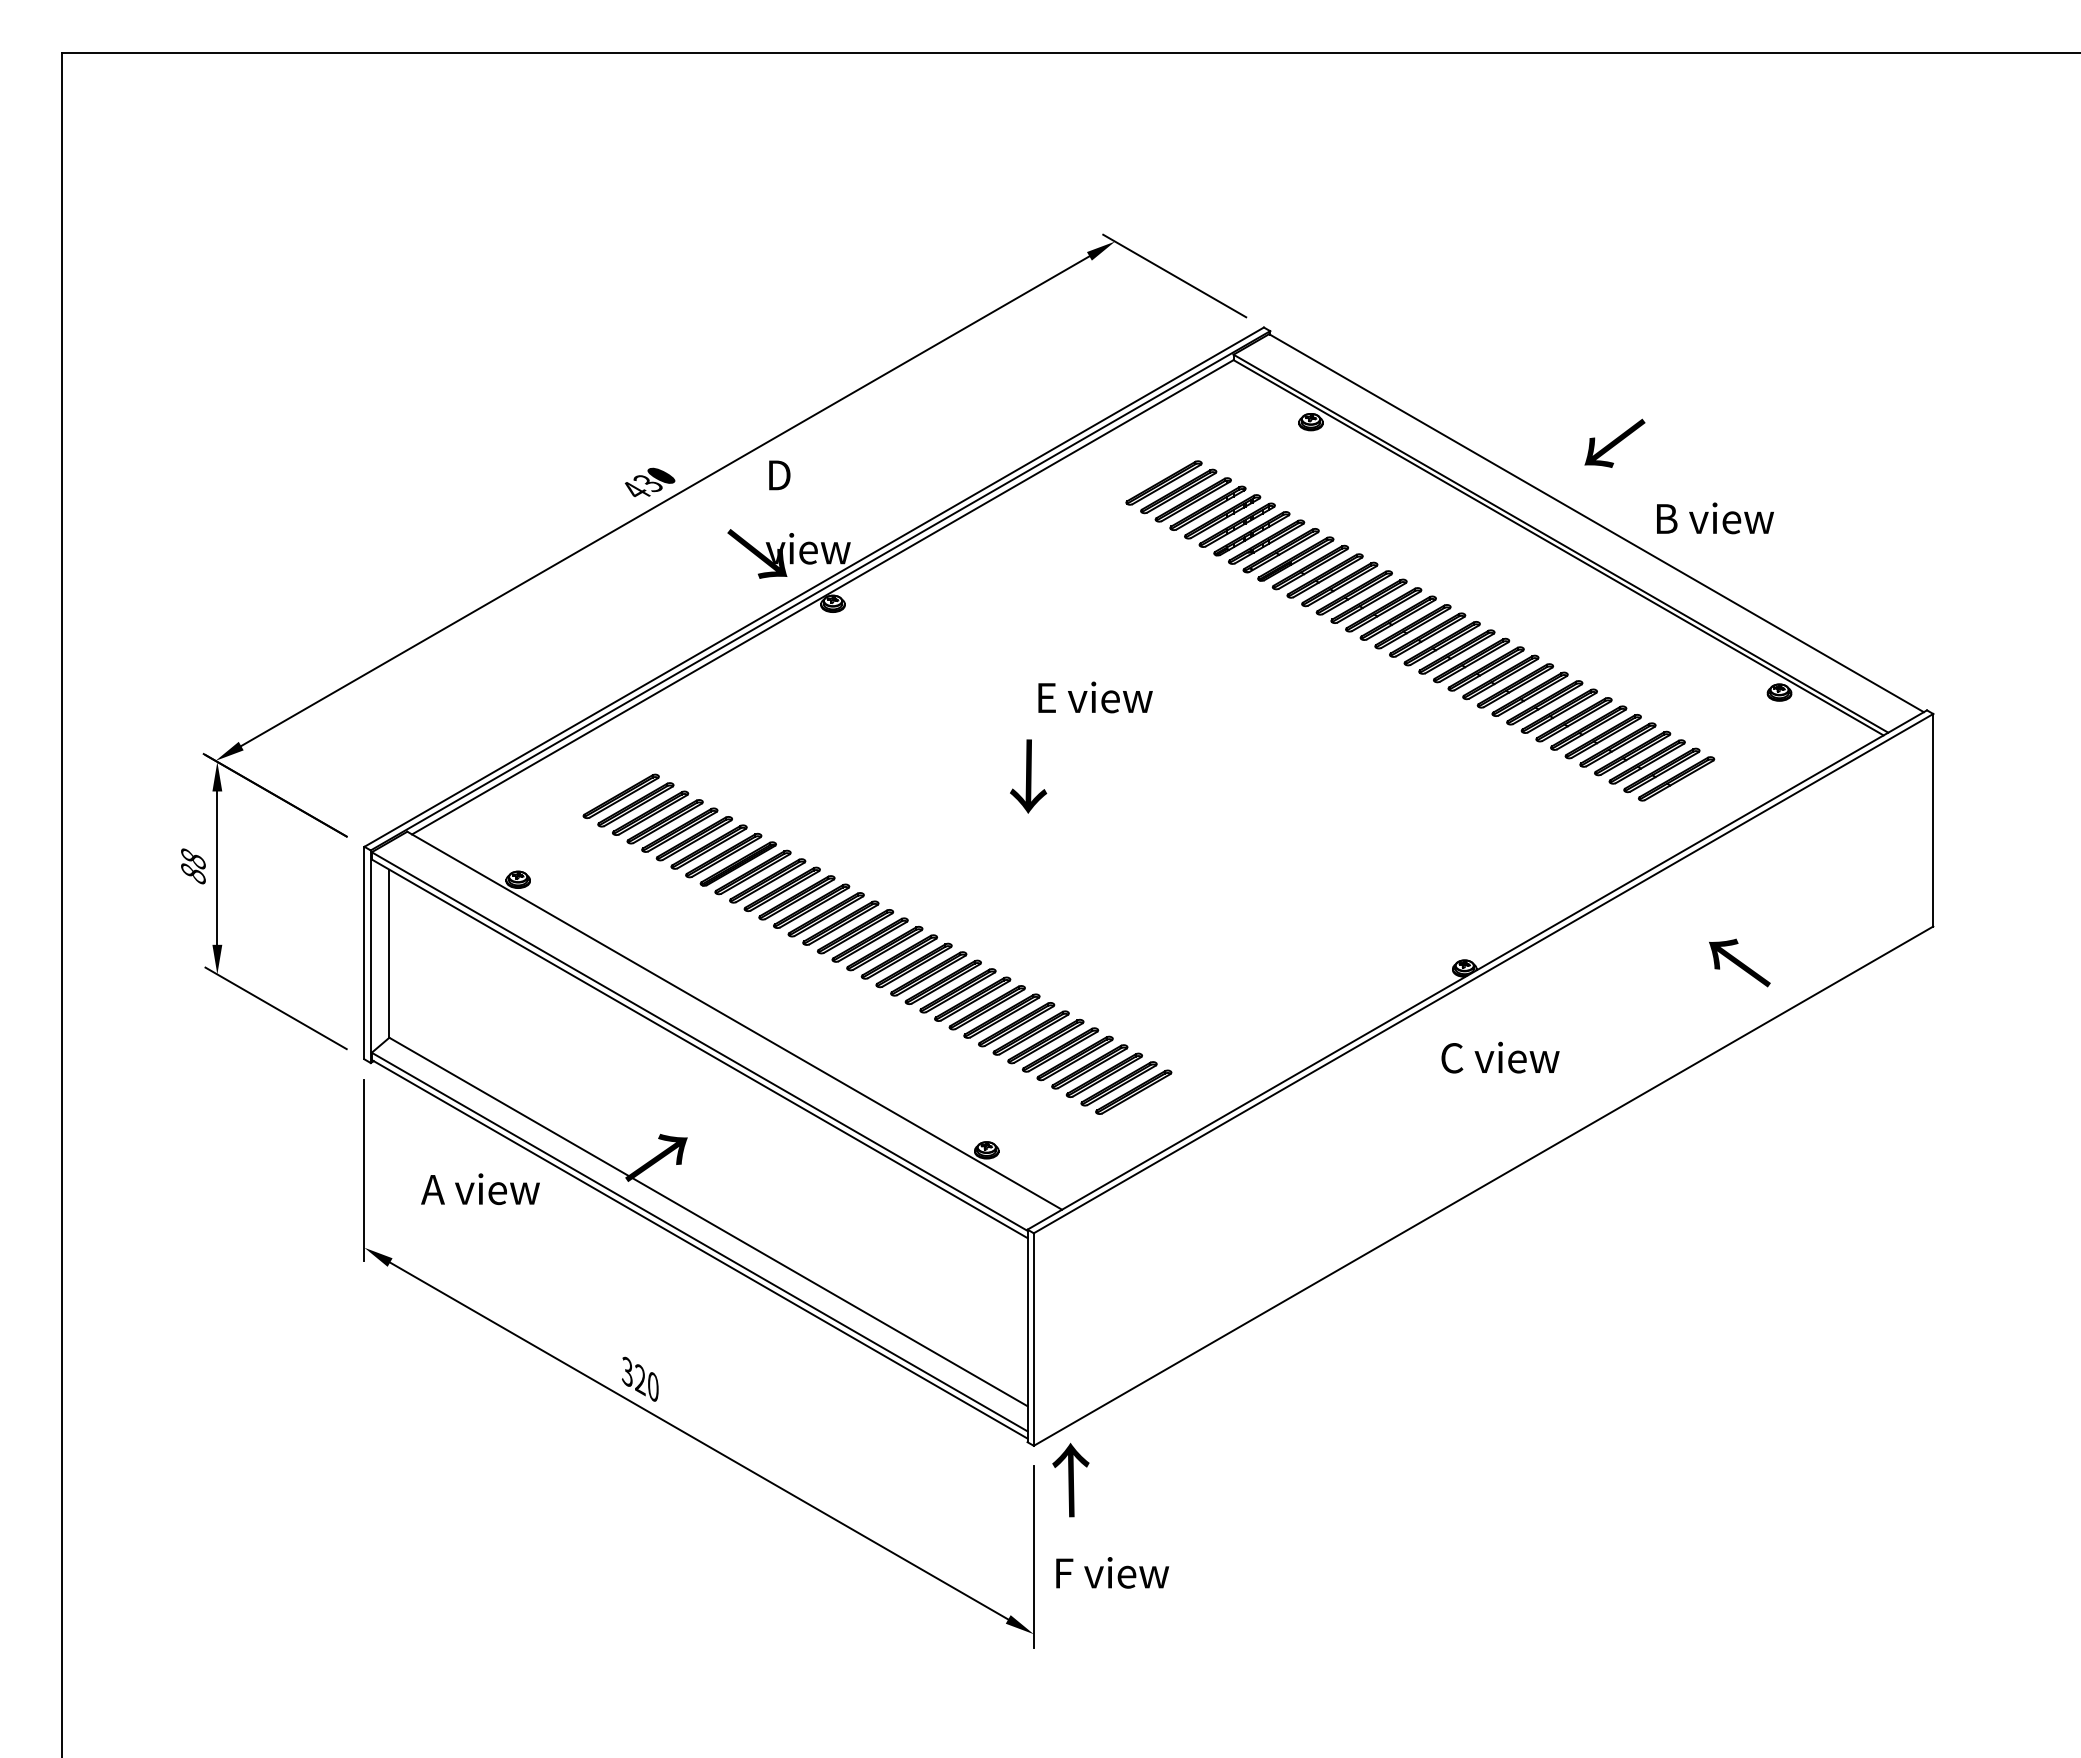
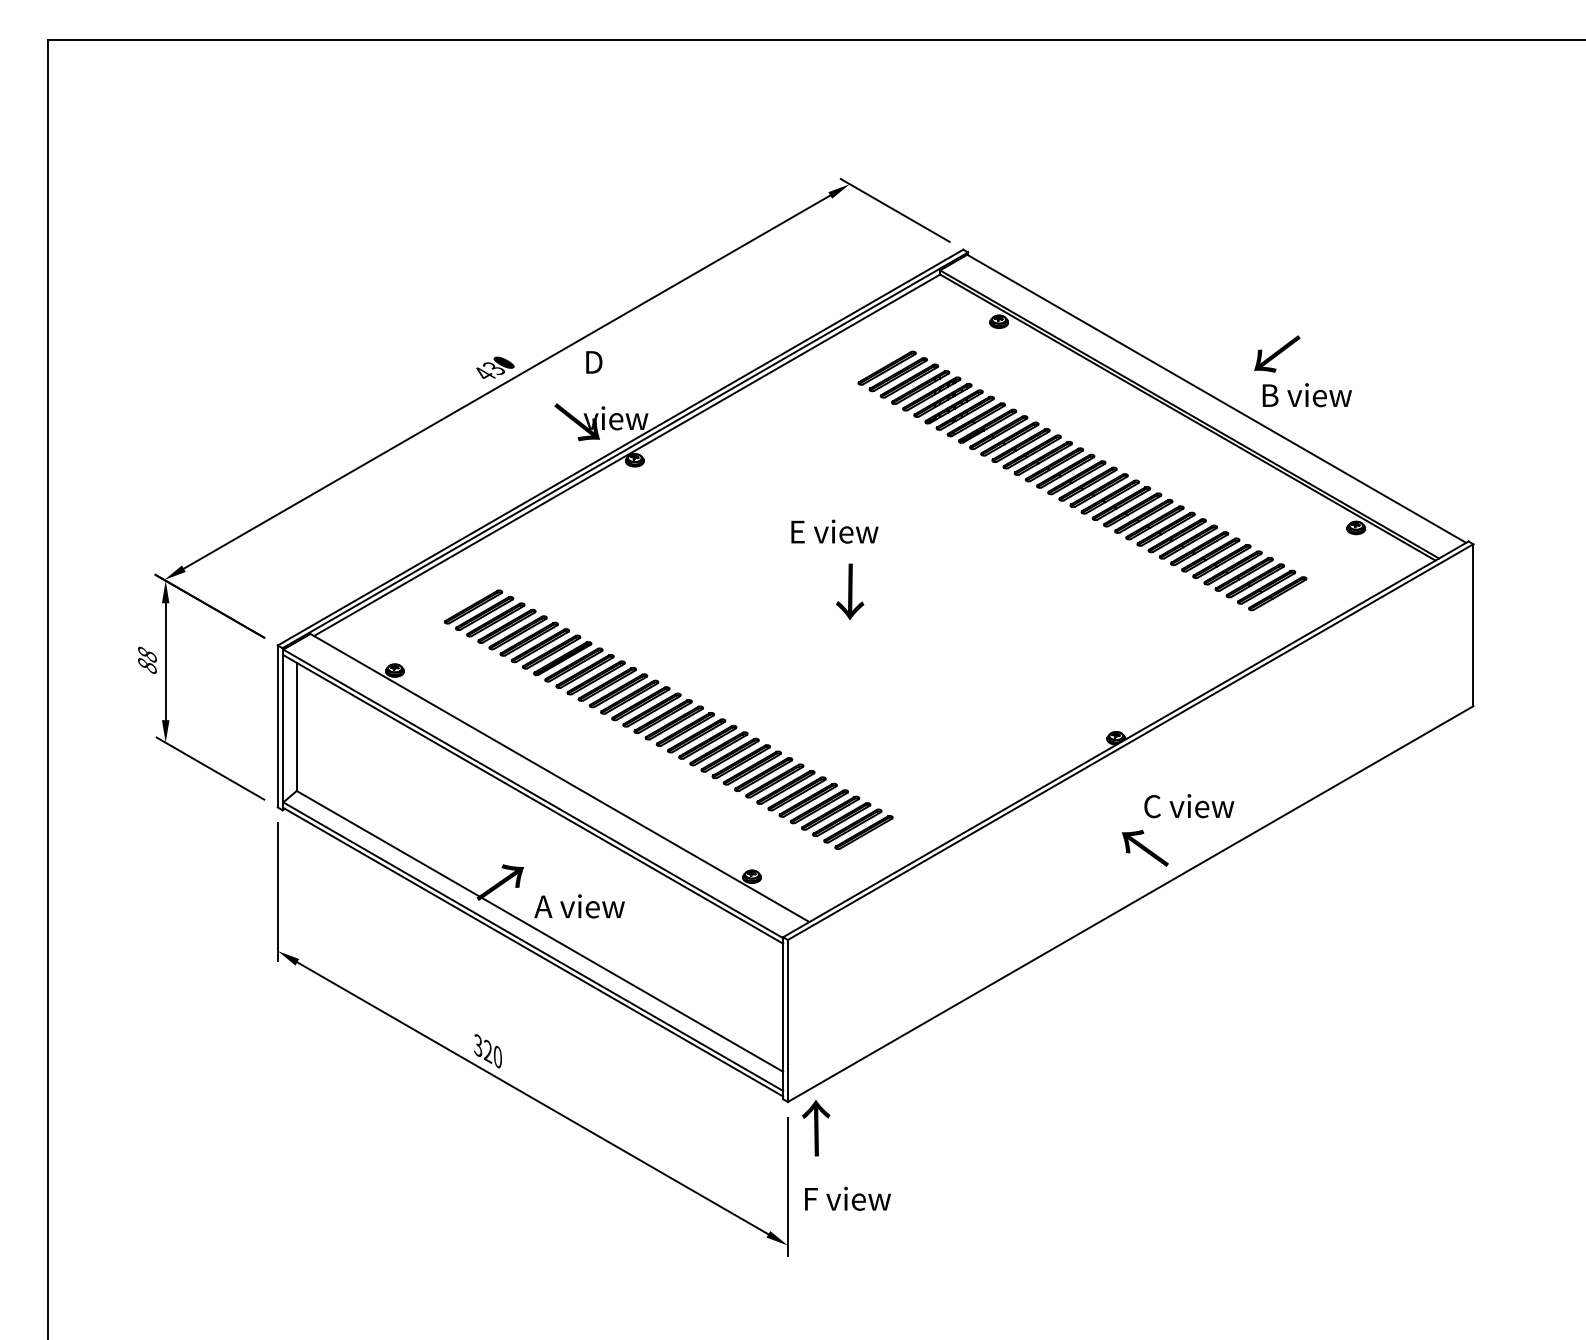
text: (1614, 442) -> (1276, 353), moved
text: (1028, 776) -> (850, 591), moved
text: (1739, 962) -> (1145, 847), moved
text: (1500, 1057) -> (1189, 806), moved
text: (480, 1188) -> (579, 905), moved

